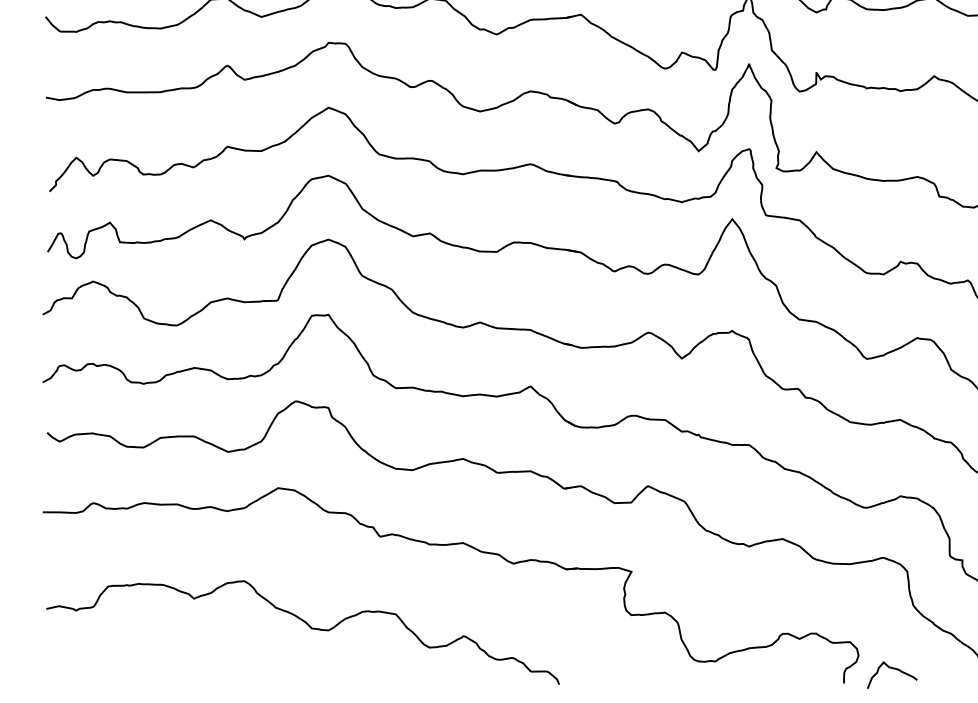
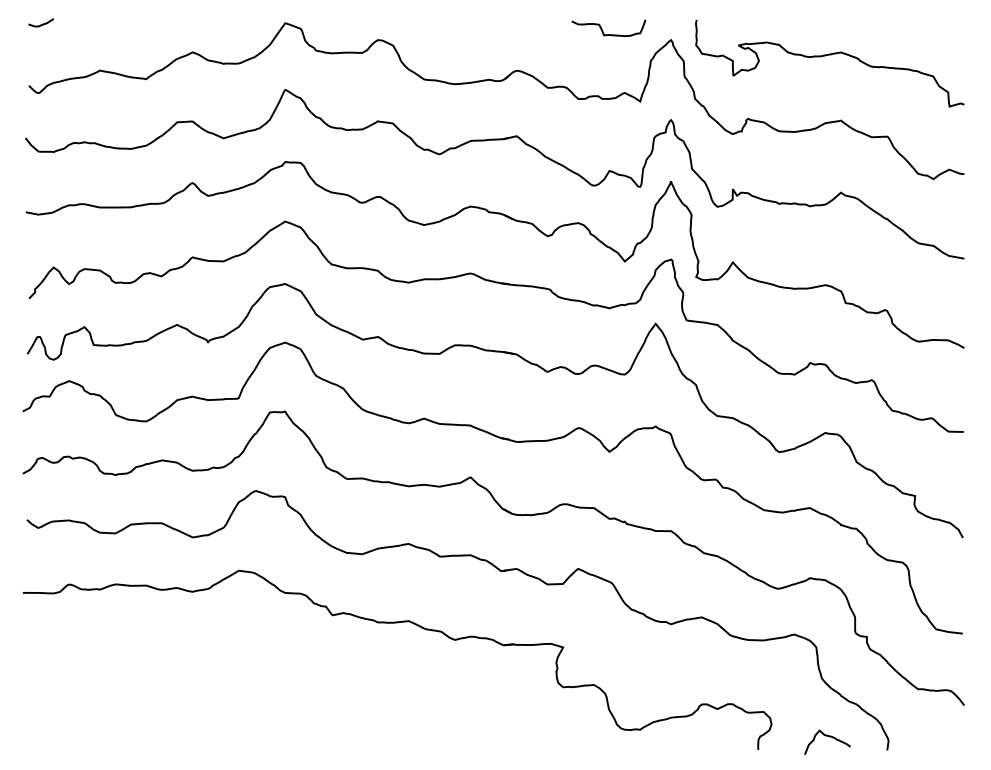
curve: (308, 626) -> (266, 697), removed
curve: (894, 669) -> (829, 737), moved

